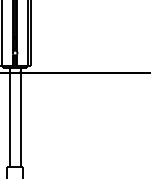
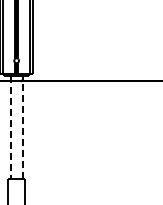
line: (9, 117) -> (10, 127), solid -> dashed
line: (20, 120) -> (22, 130), solid -> dashed

